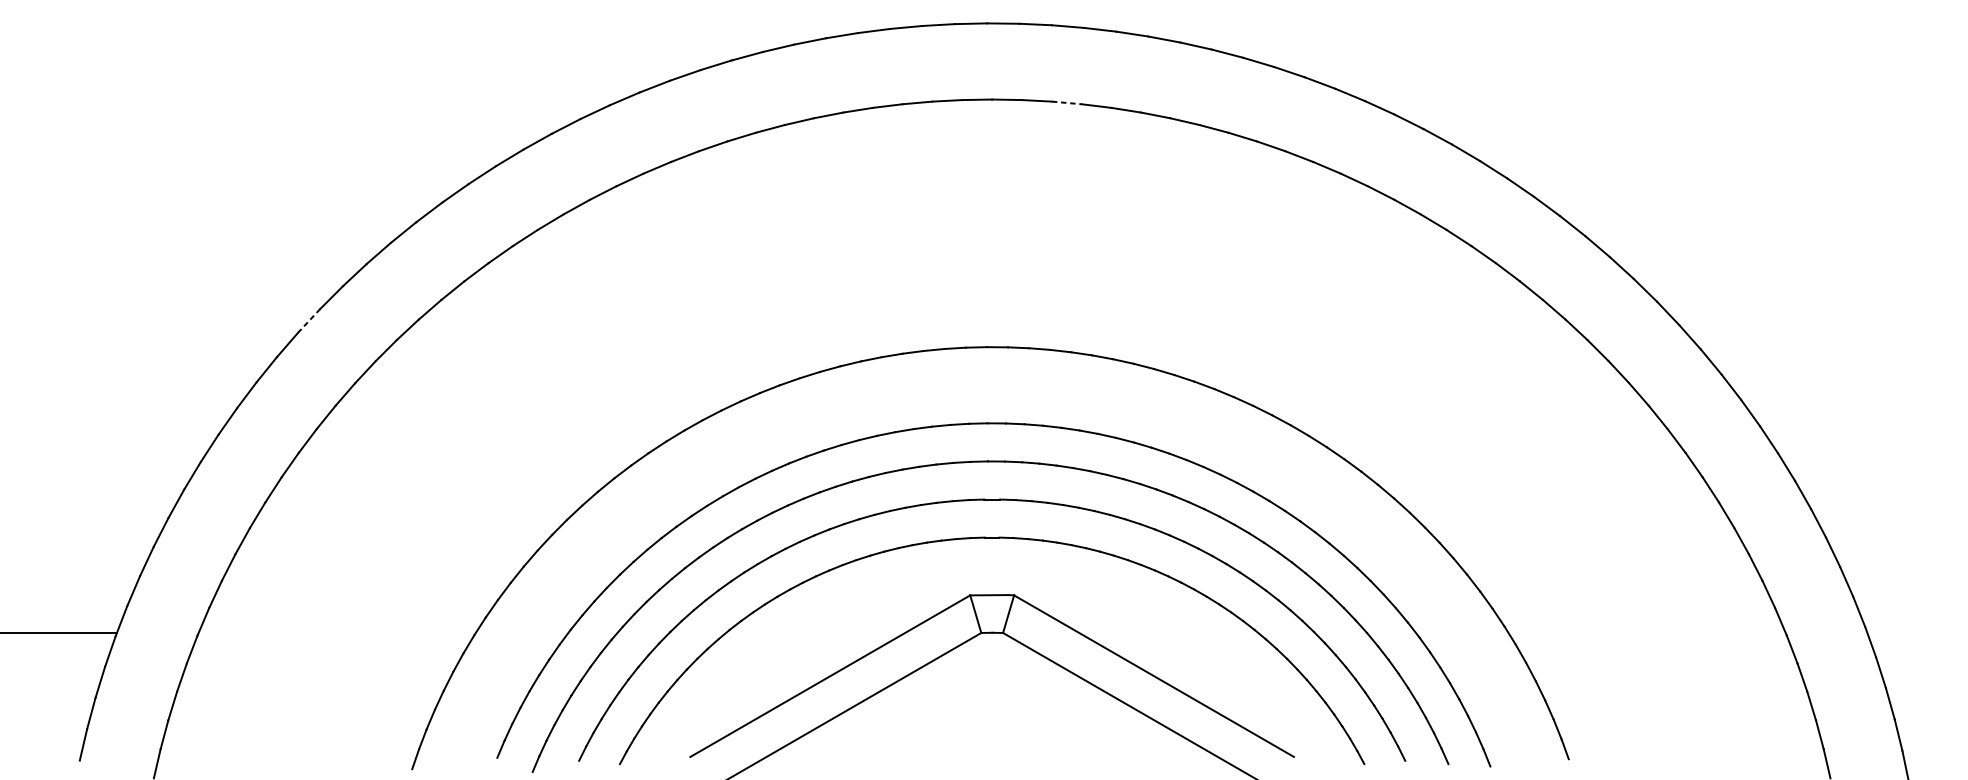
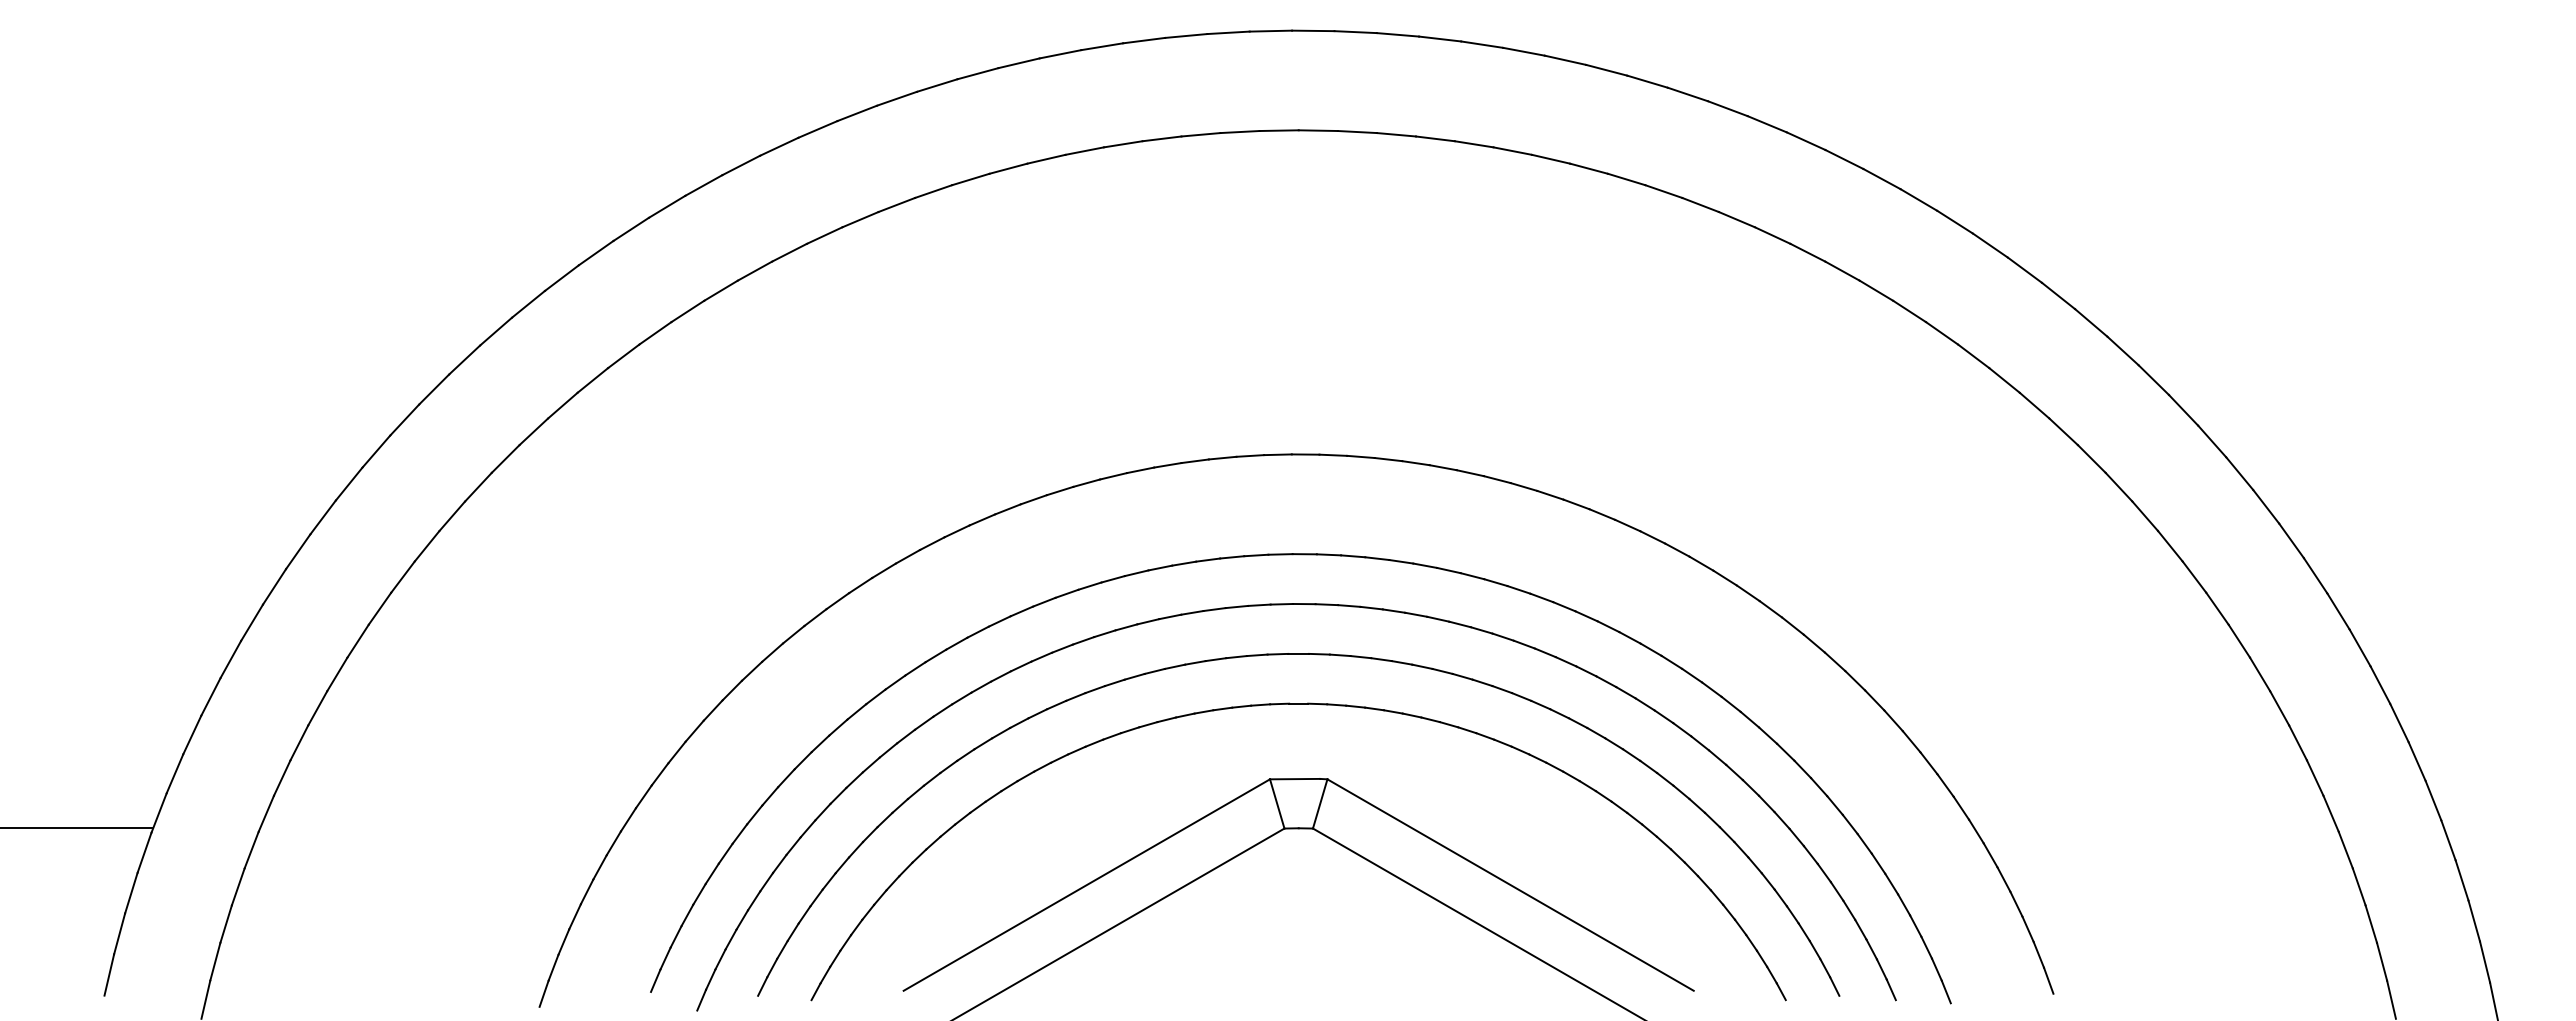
line: (1066, 102) -> (1396, 134), dashed -> solid
line: (309, 321) -> (404, 420), dashed -> solid

